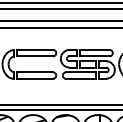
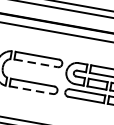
line: (35, 56) -> (36, 63), solid -> dashed
line: (35, 78) -> (31, 90), solid -> dashed

